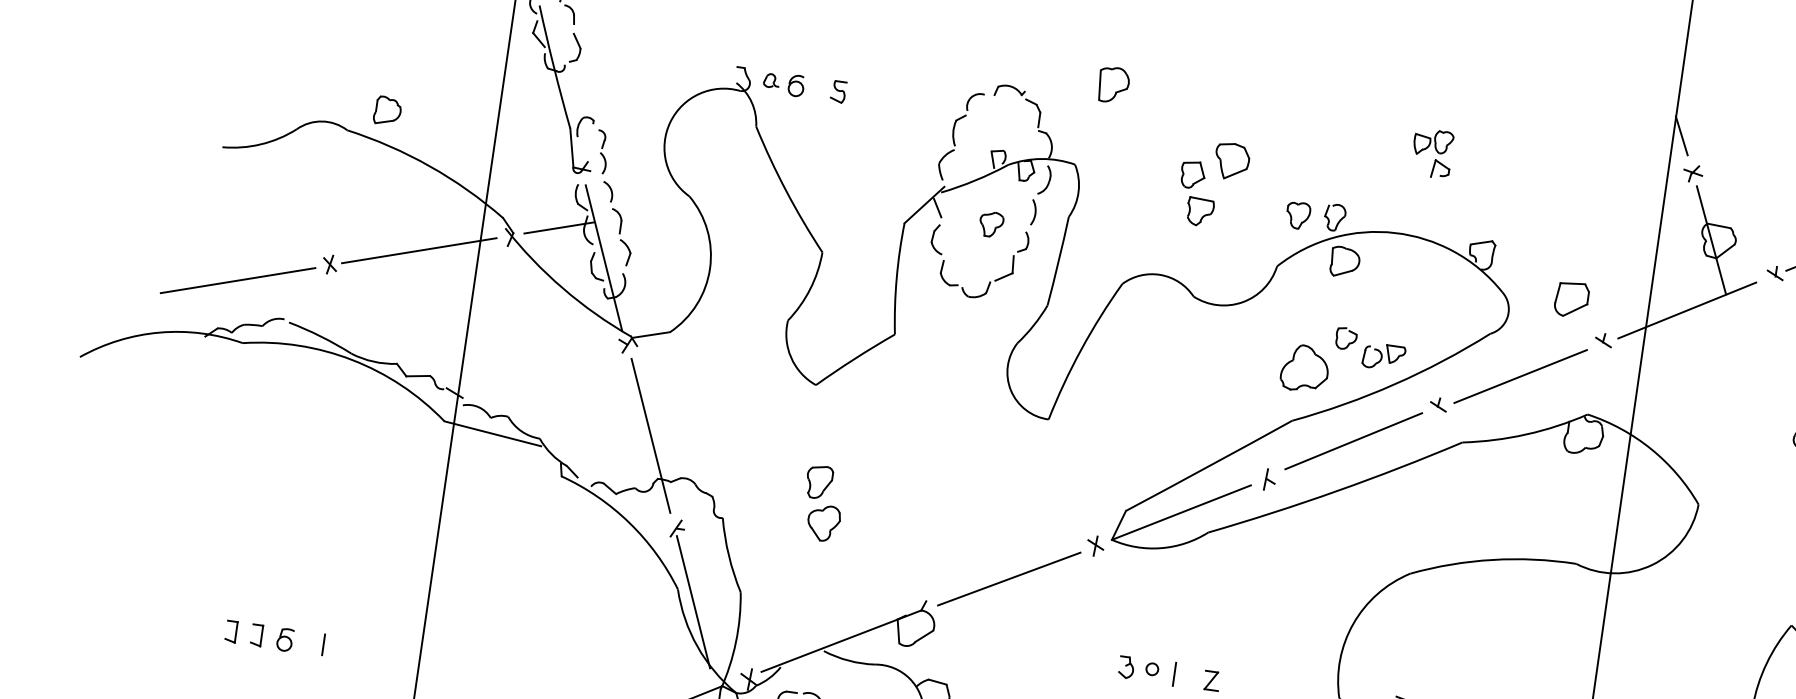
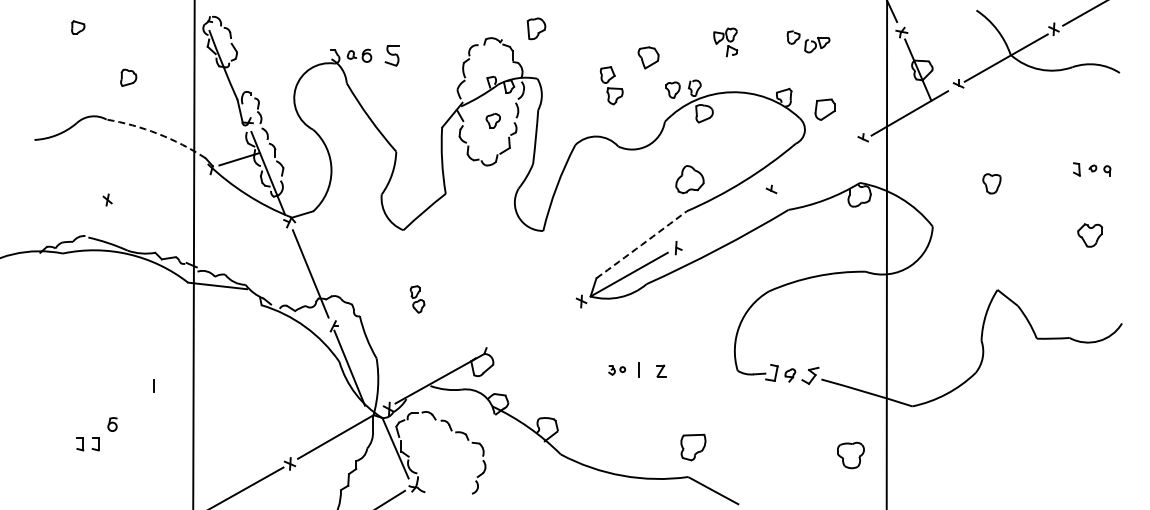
part: (1113, 84) -> (536, 28), moved
part: (838, 91) -> (392, 55), size x1.6
part: (387, 110) -> (128, 77), moved
part: (1431, 153) -> (725, 42), moved
part: (1231, 160) -> (648, 57), moved
arc: (430, 165) -> (158, 133), solid -> dashed
line: (418, 250) -> (158, 184), removed
line: (237, 279) -> (54, 216), removed
part: (1570, 299) -> (824, 109), moved
part: (1370, 348) -> (808, 41), moved
line: (1520, 377) -> (817, 166), removed
line: (1353, 441) -> (724, 218), removed
arc: (1209, 465) -> (641, 244), solid -> dashed
part: (822, 503) -> (417, 299), size x0.6
line: (1009, 577) -> (533, 327), removed
part: (243, 633) -> (87, 444), moved
line: (323, 643) -> (153, 385), moved
part: (1137, 669) -> (616, 370), size x0.7

